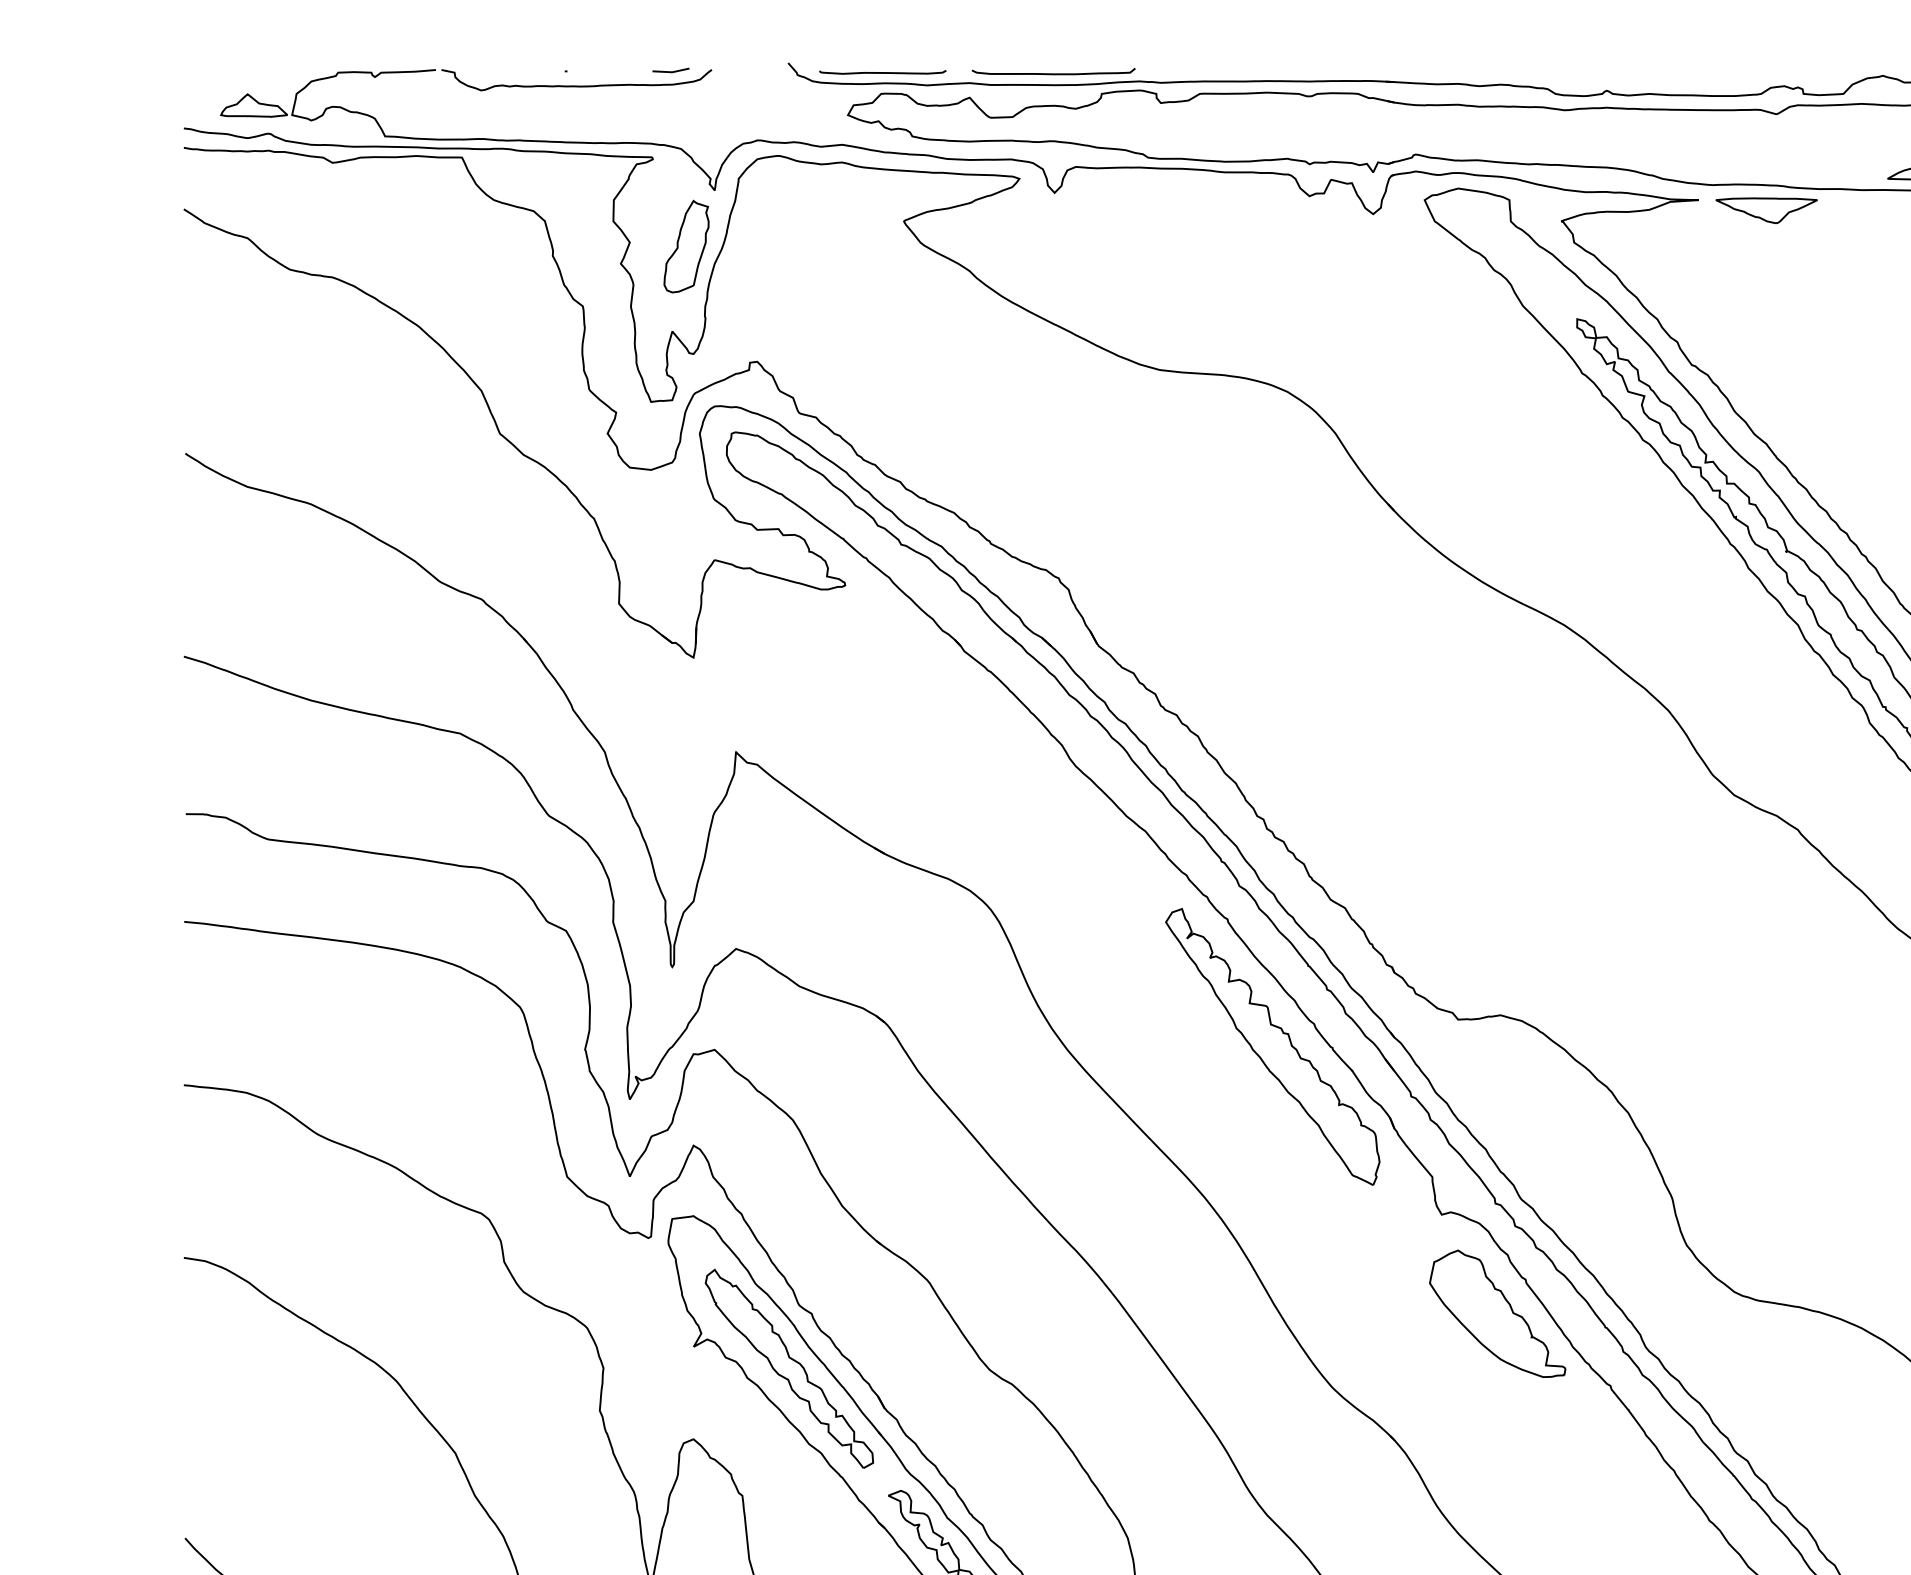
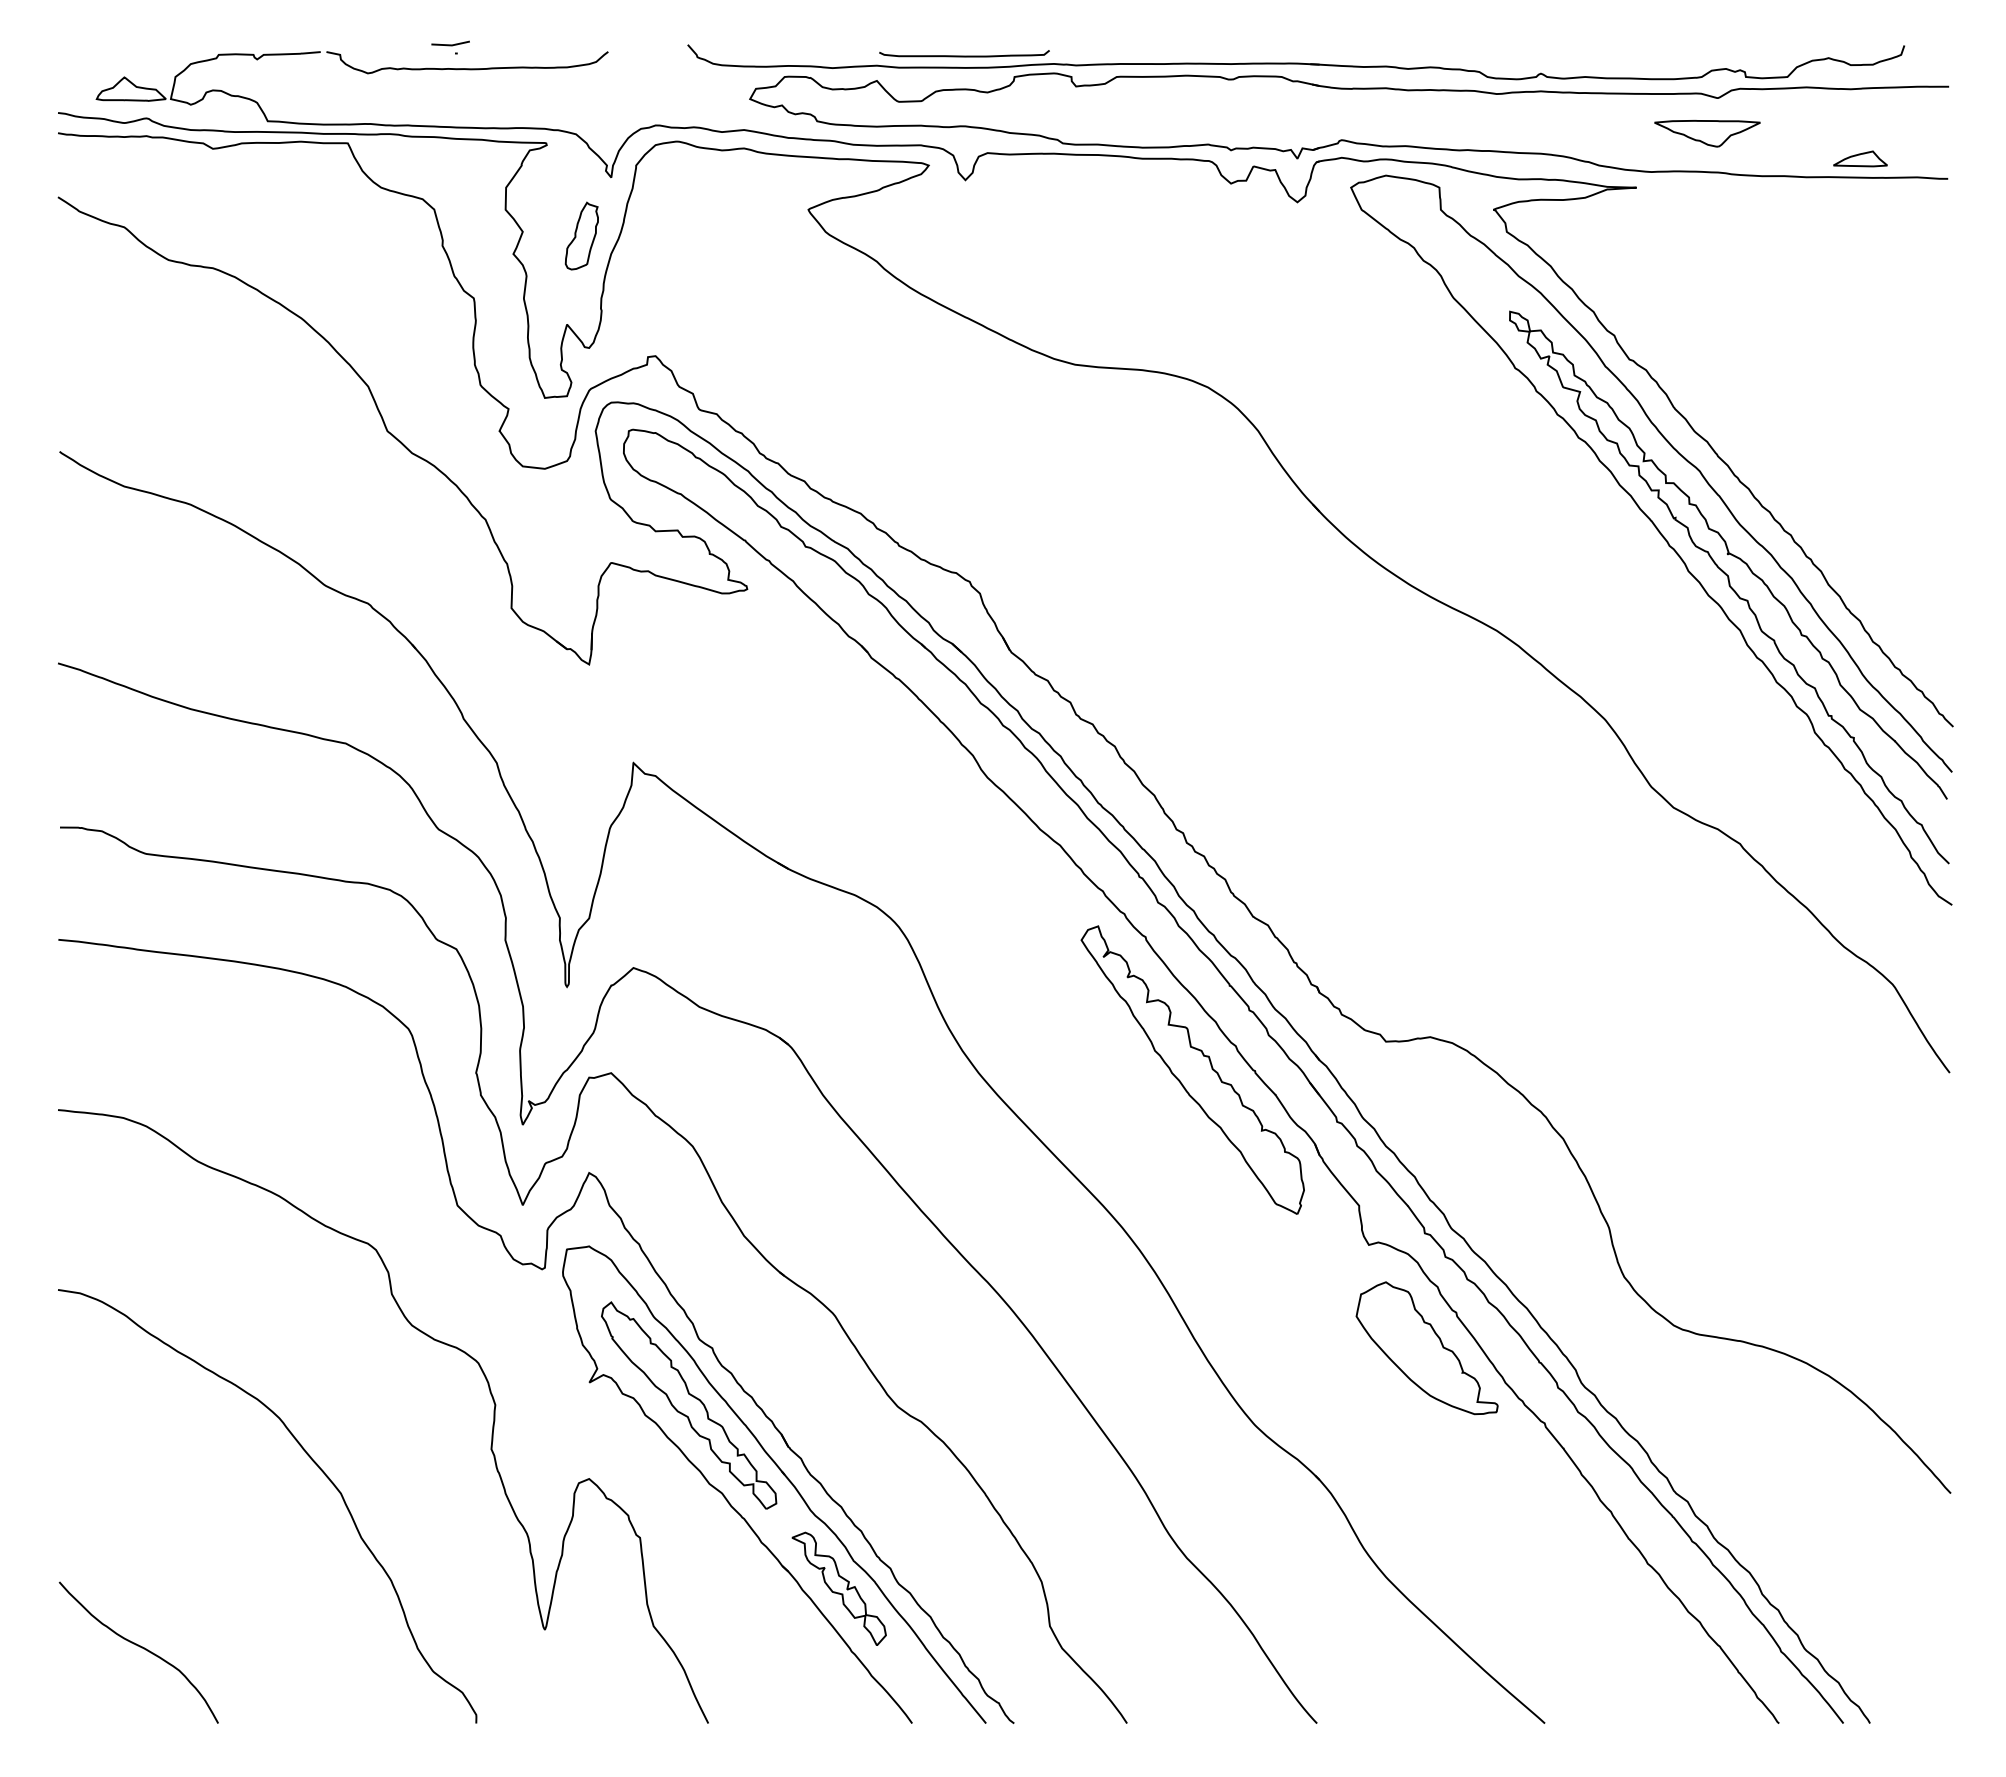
line: (670, 71) -> (450, 44), moved
curve: (882, 72) -> (786, 54), removed
part: (1766, 210) -> (1707, 133), moved
part: (686, 246) -> (581, 235), size x0.7

